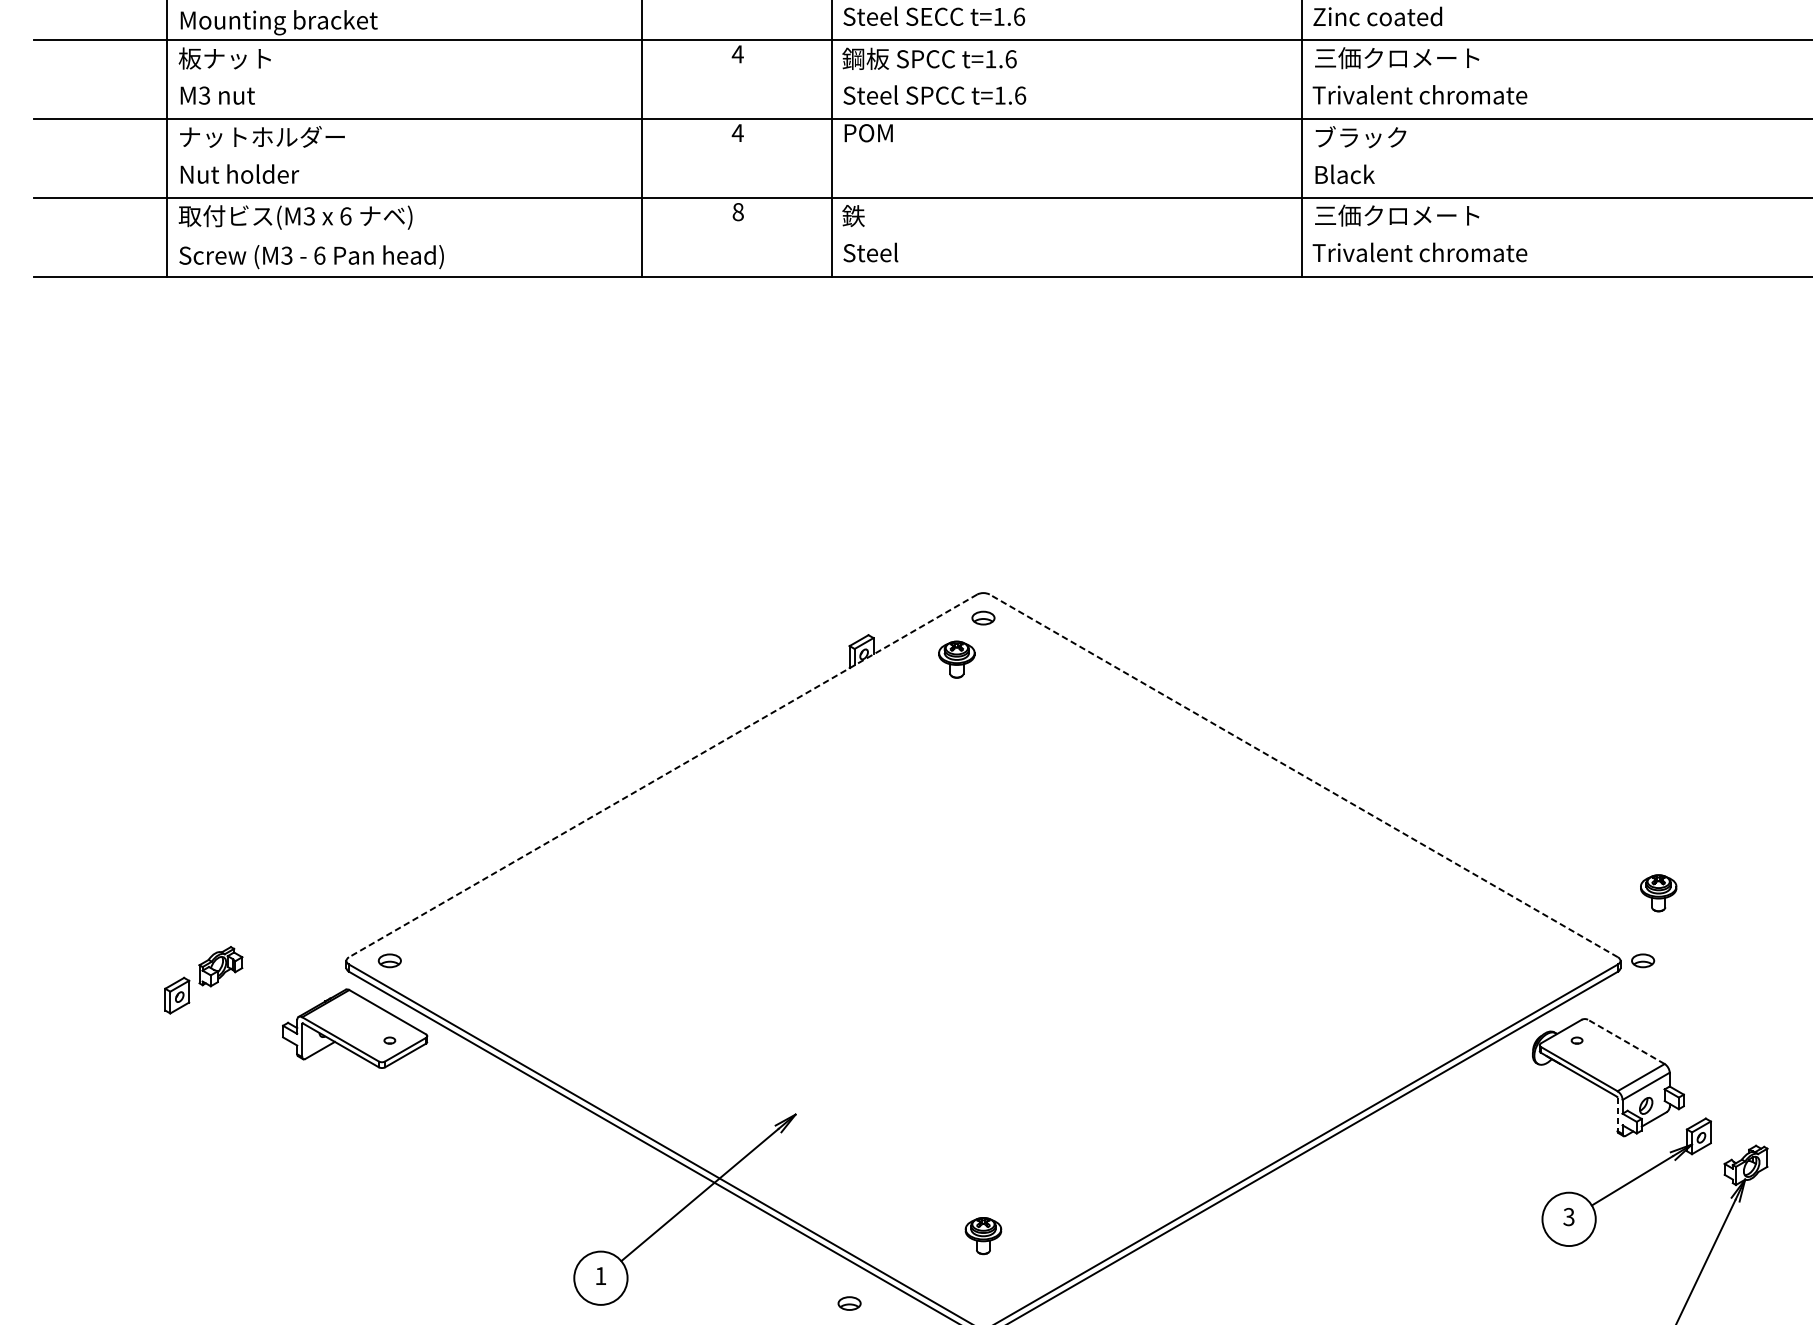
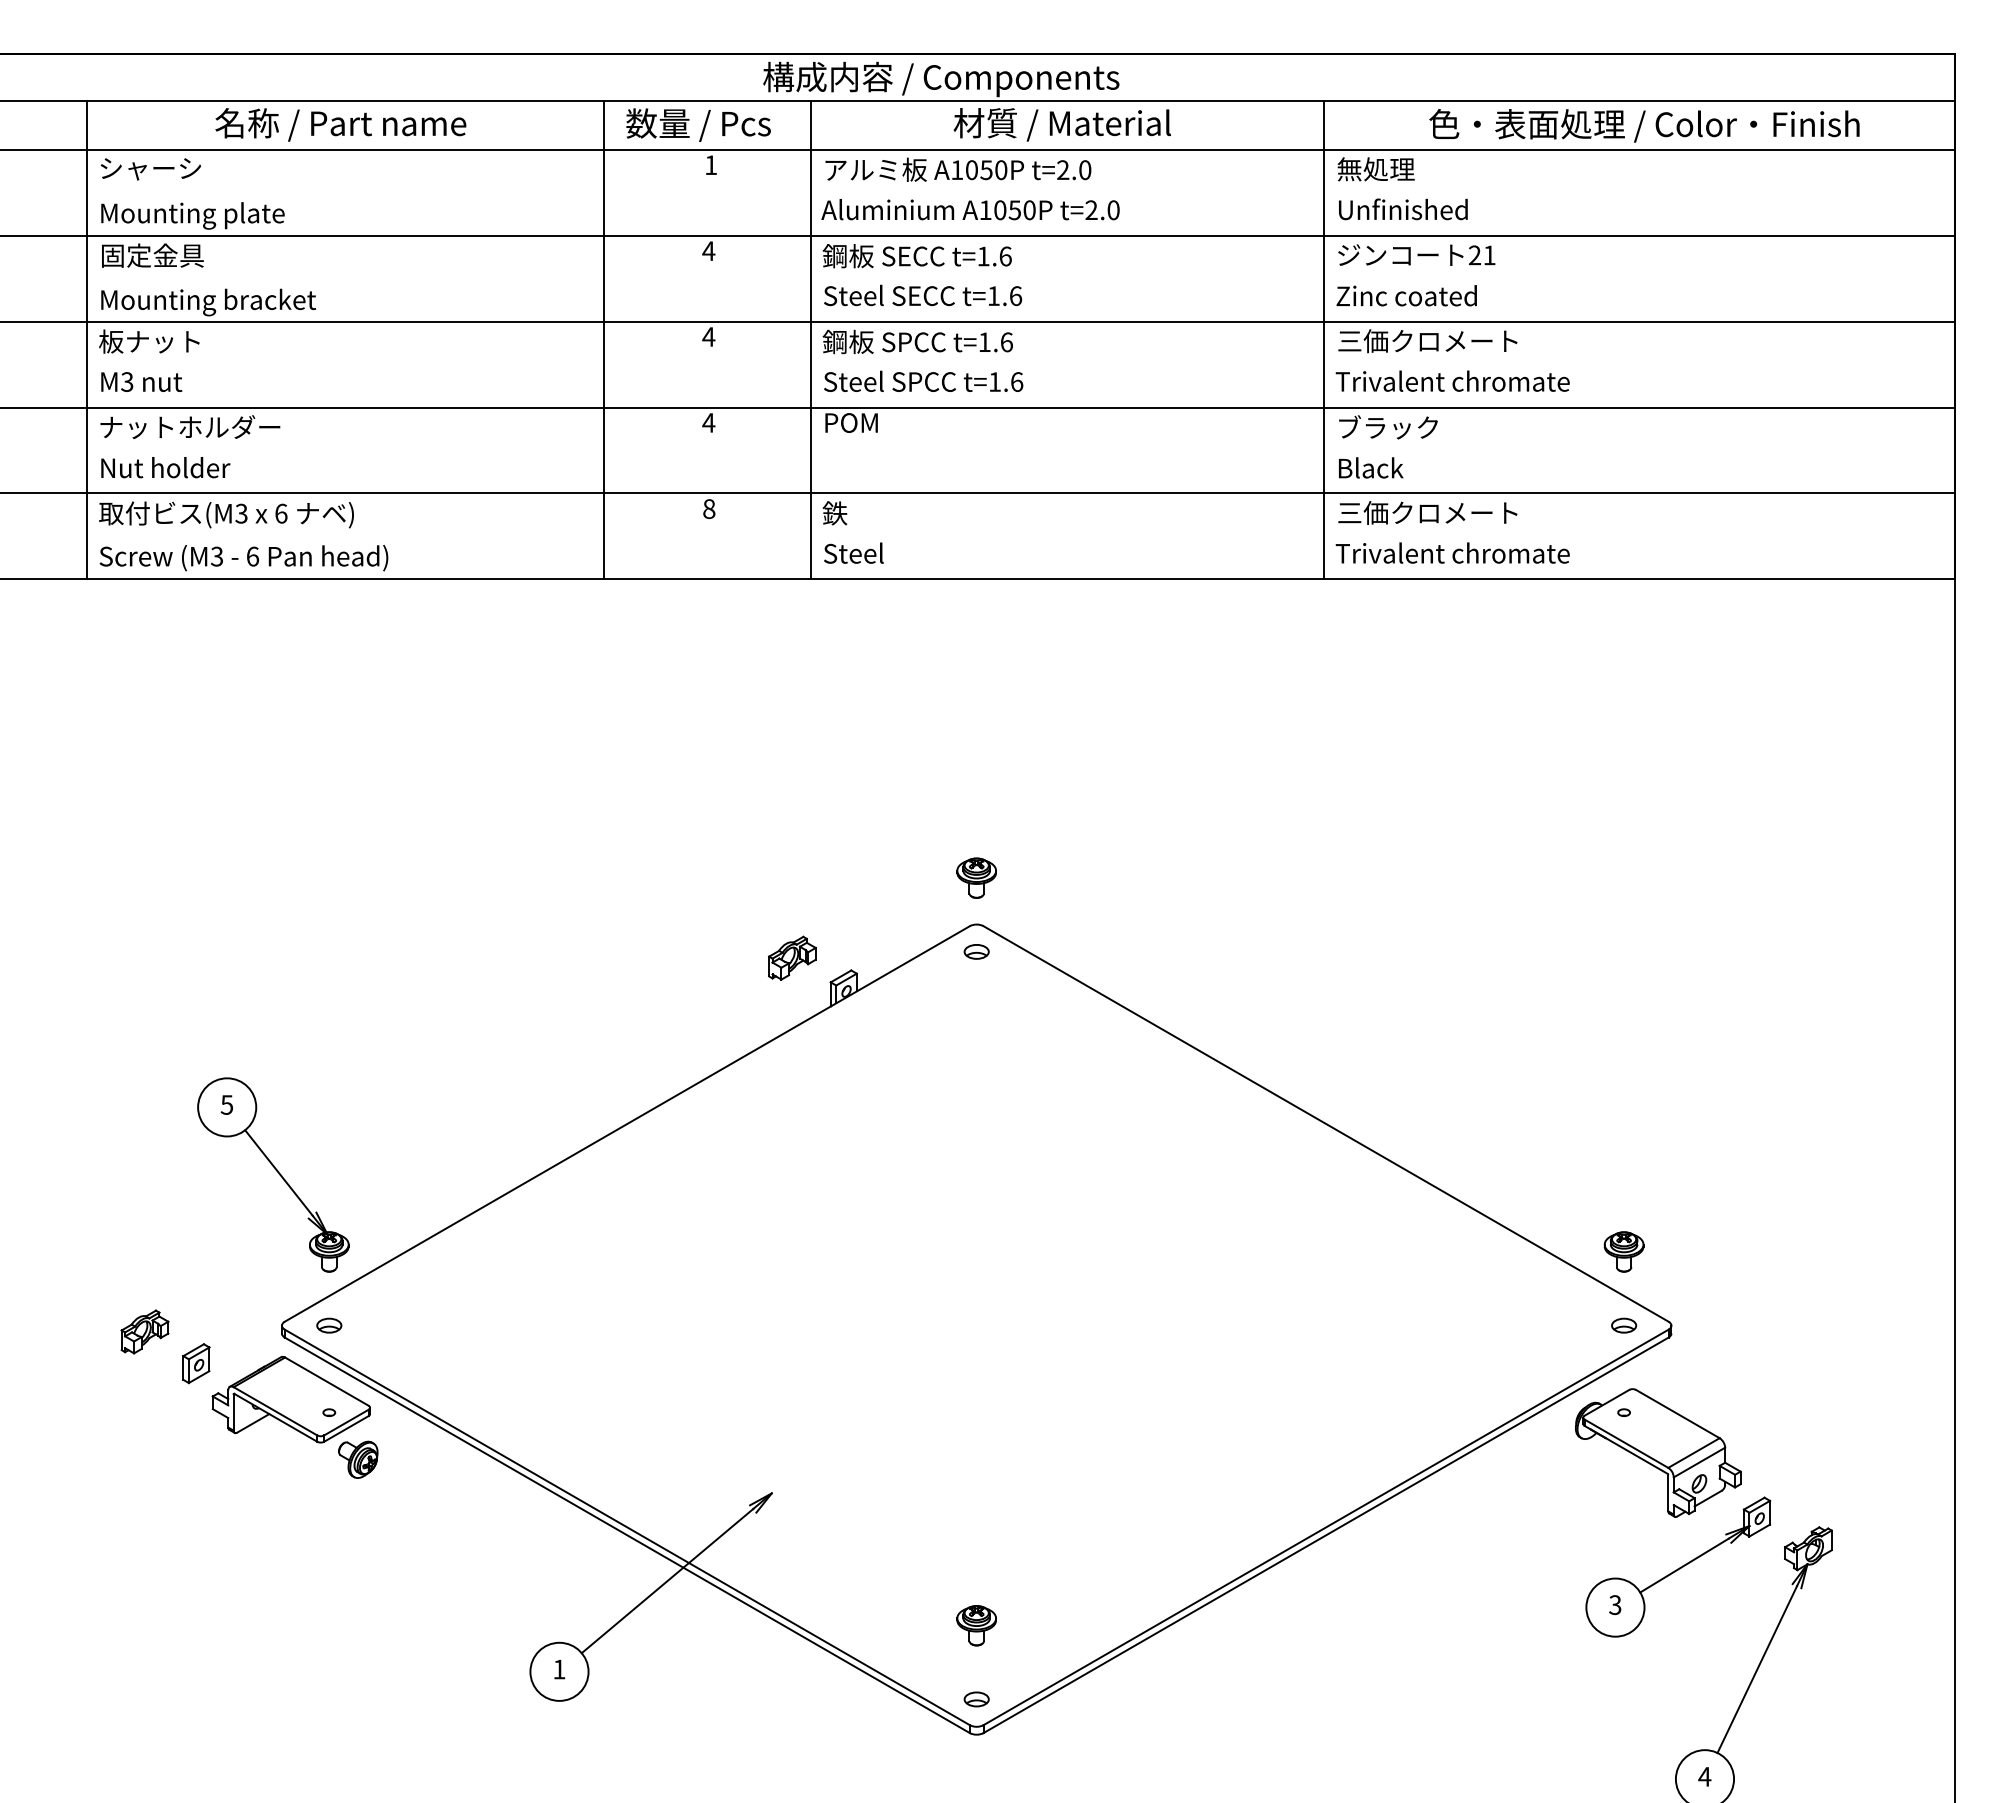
part: (814, 623) -> (792, 957), added
part: (956, 659) -> (976, 877), moved
line: (663, 775) -> (627, 1123), dashed -> solid
line: (1304, 775) -> (1326, 1123), dashed -> solid
part: (338, 822) -> (273, 1174), added
part: (1658, 892) -> (1623, 1251), moved
part: (1643, 960) -> (1624, 1325), moved
part: (177, 995) -> (196, 1363), moved
line: (1626, 1041) -> (1677, 1413), dashed -> solid
part: (416, 1083) -> (358, 1459), added
line: (1617, 1114) -> (1668, 1493), dashed -> solid
part: (849, 1303) -> (976, 1699), moved

